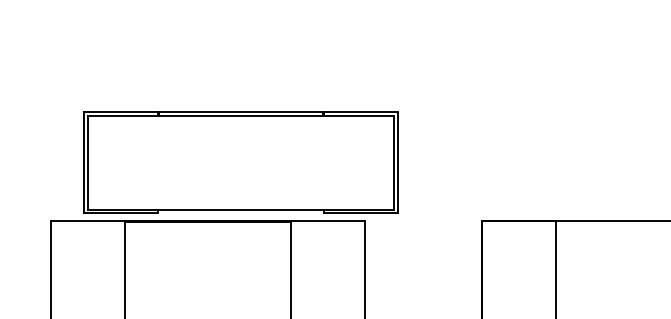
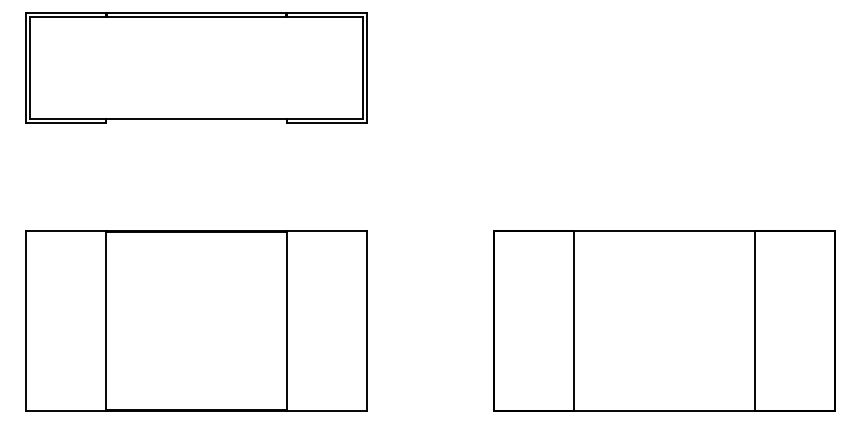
part: (240, 162) -> (196, 67), moved

